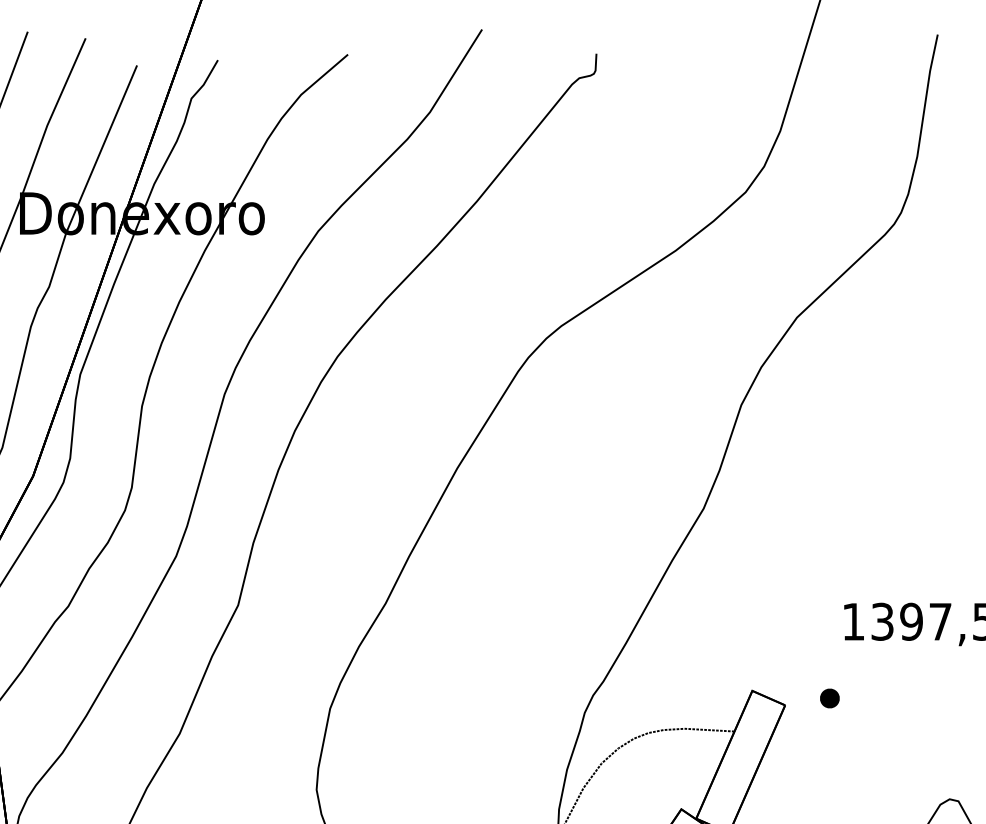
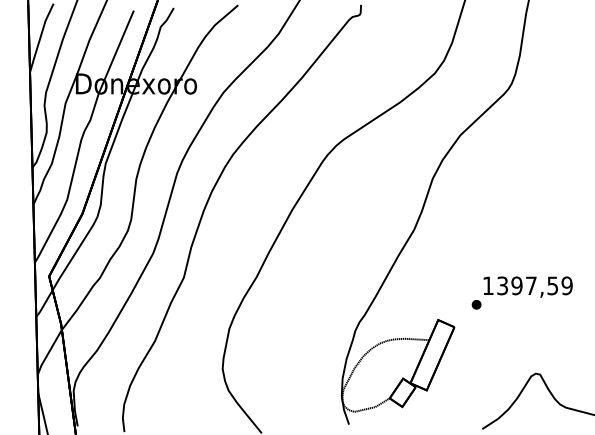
part: (829, 697) -> (476, 304), moved

